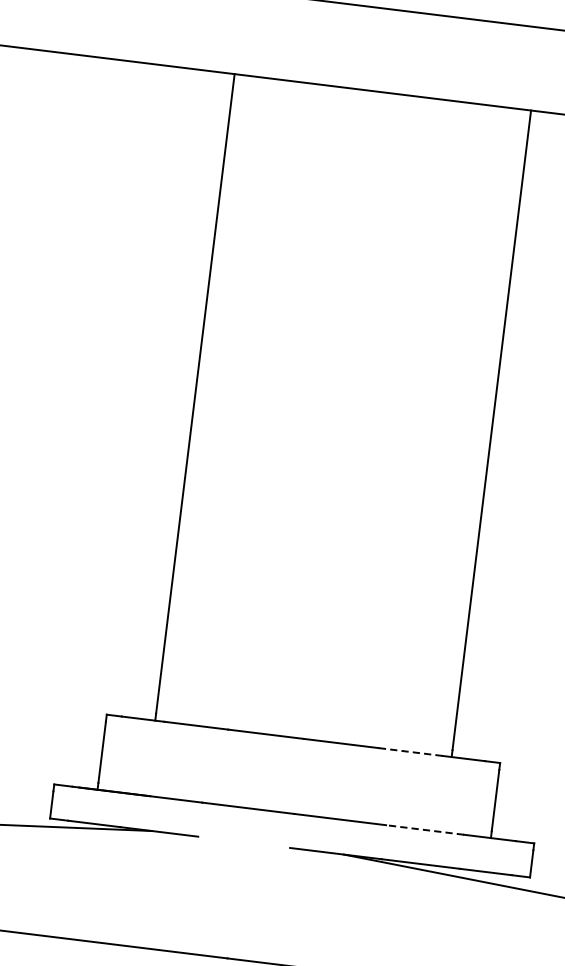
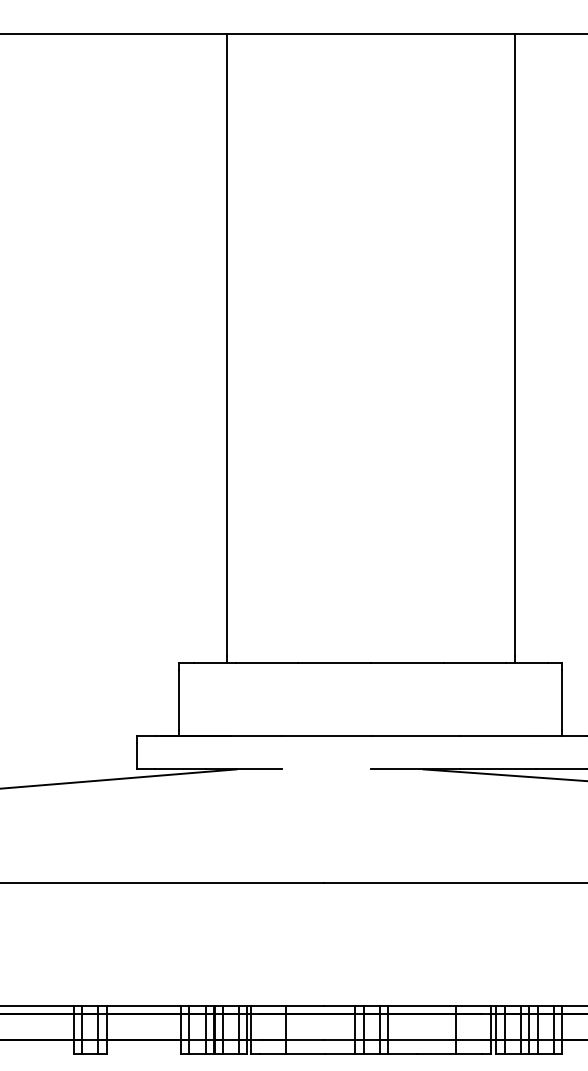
line: (409, 752) -> (474, 663), dashed -> solid
line: (425, 830) -> (498, 736), dashed -> solid

